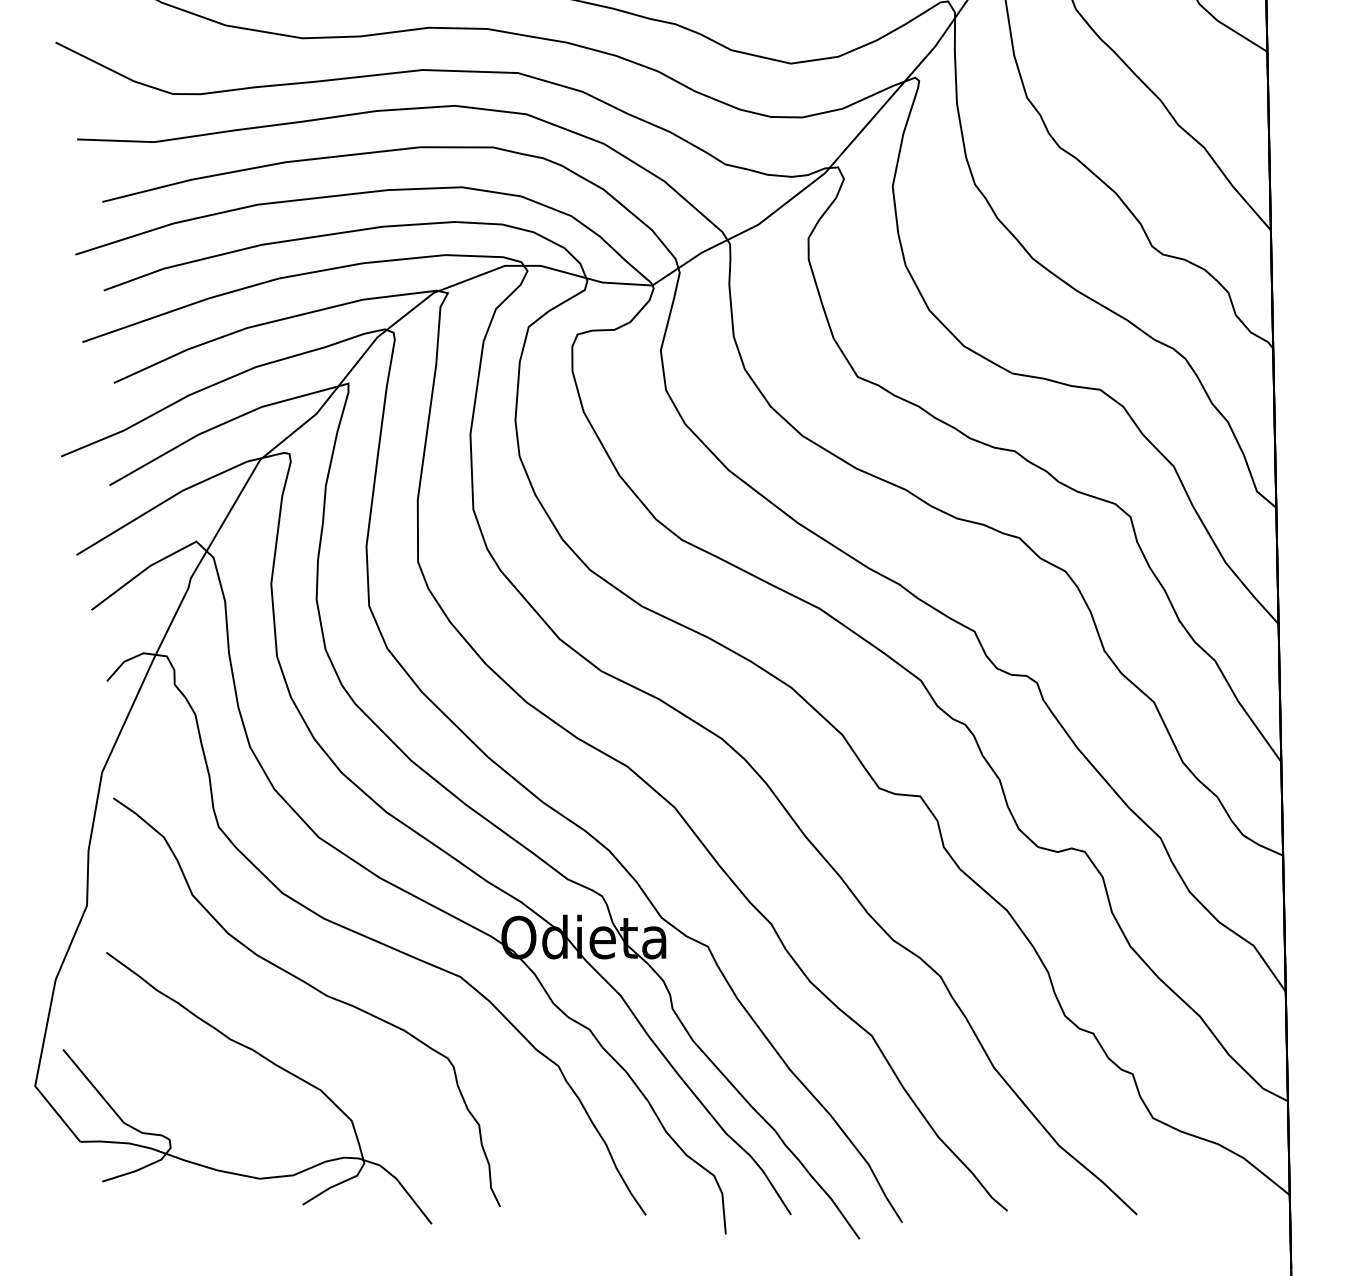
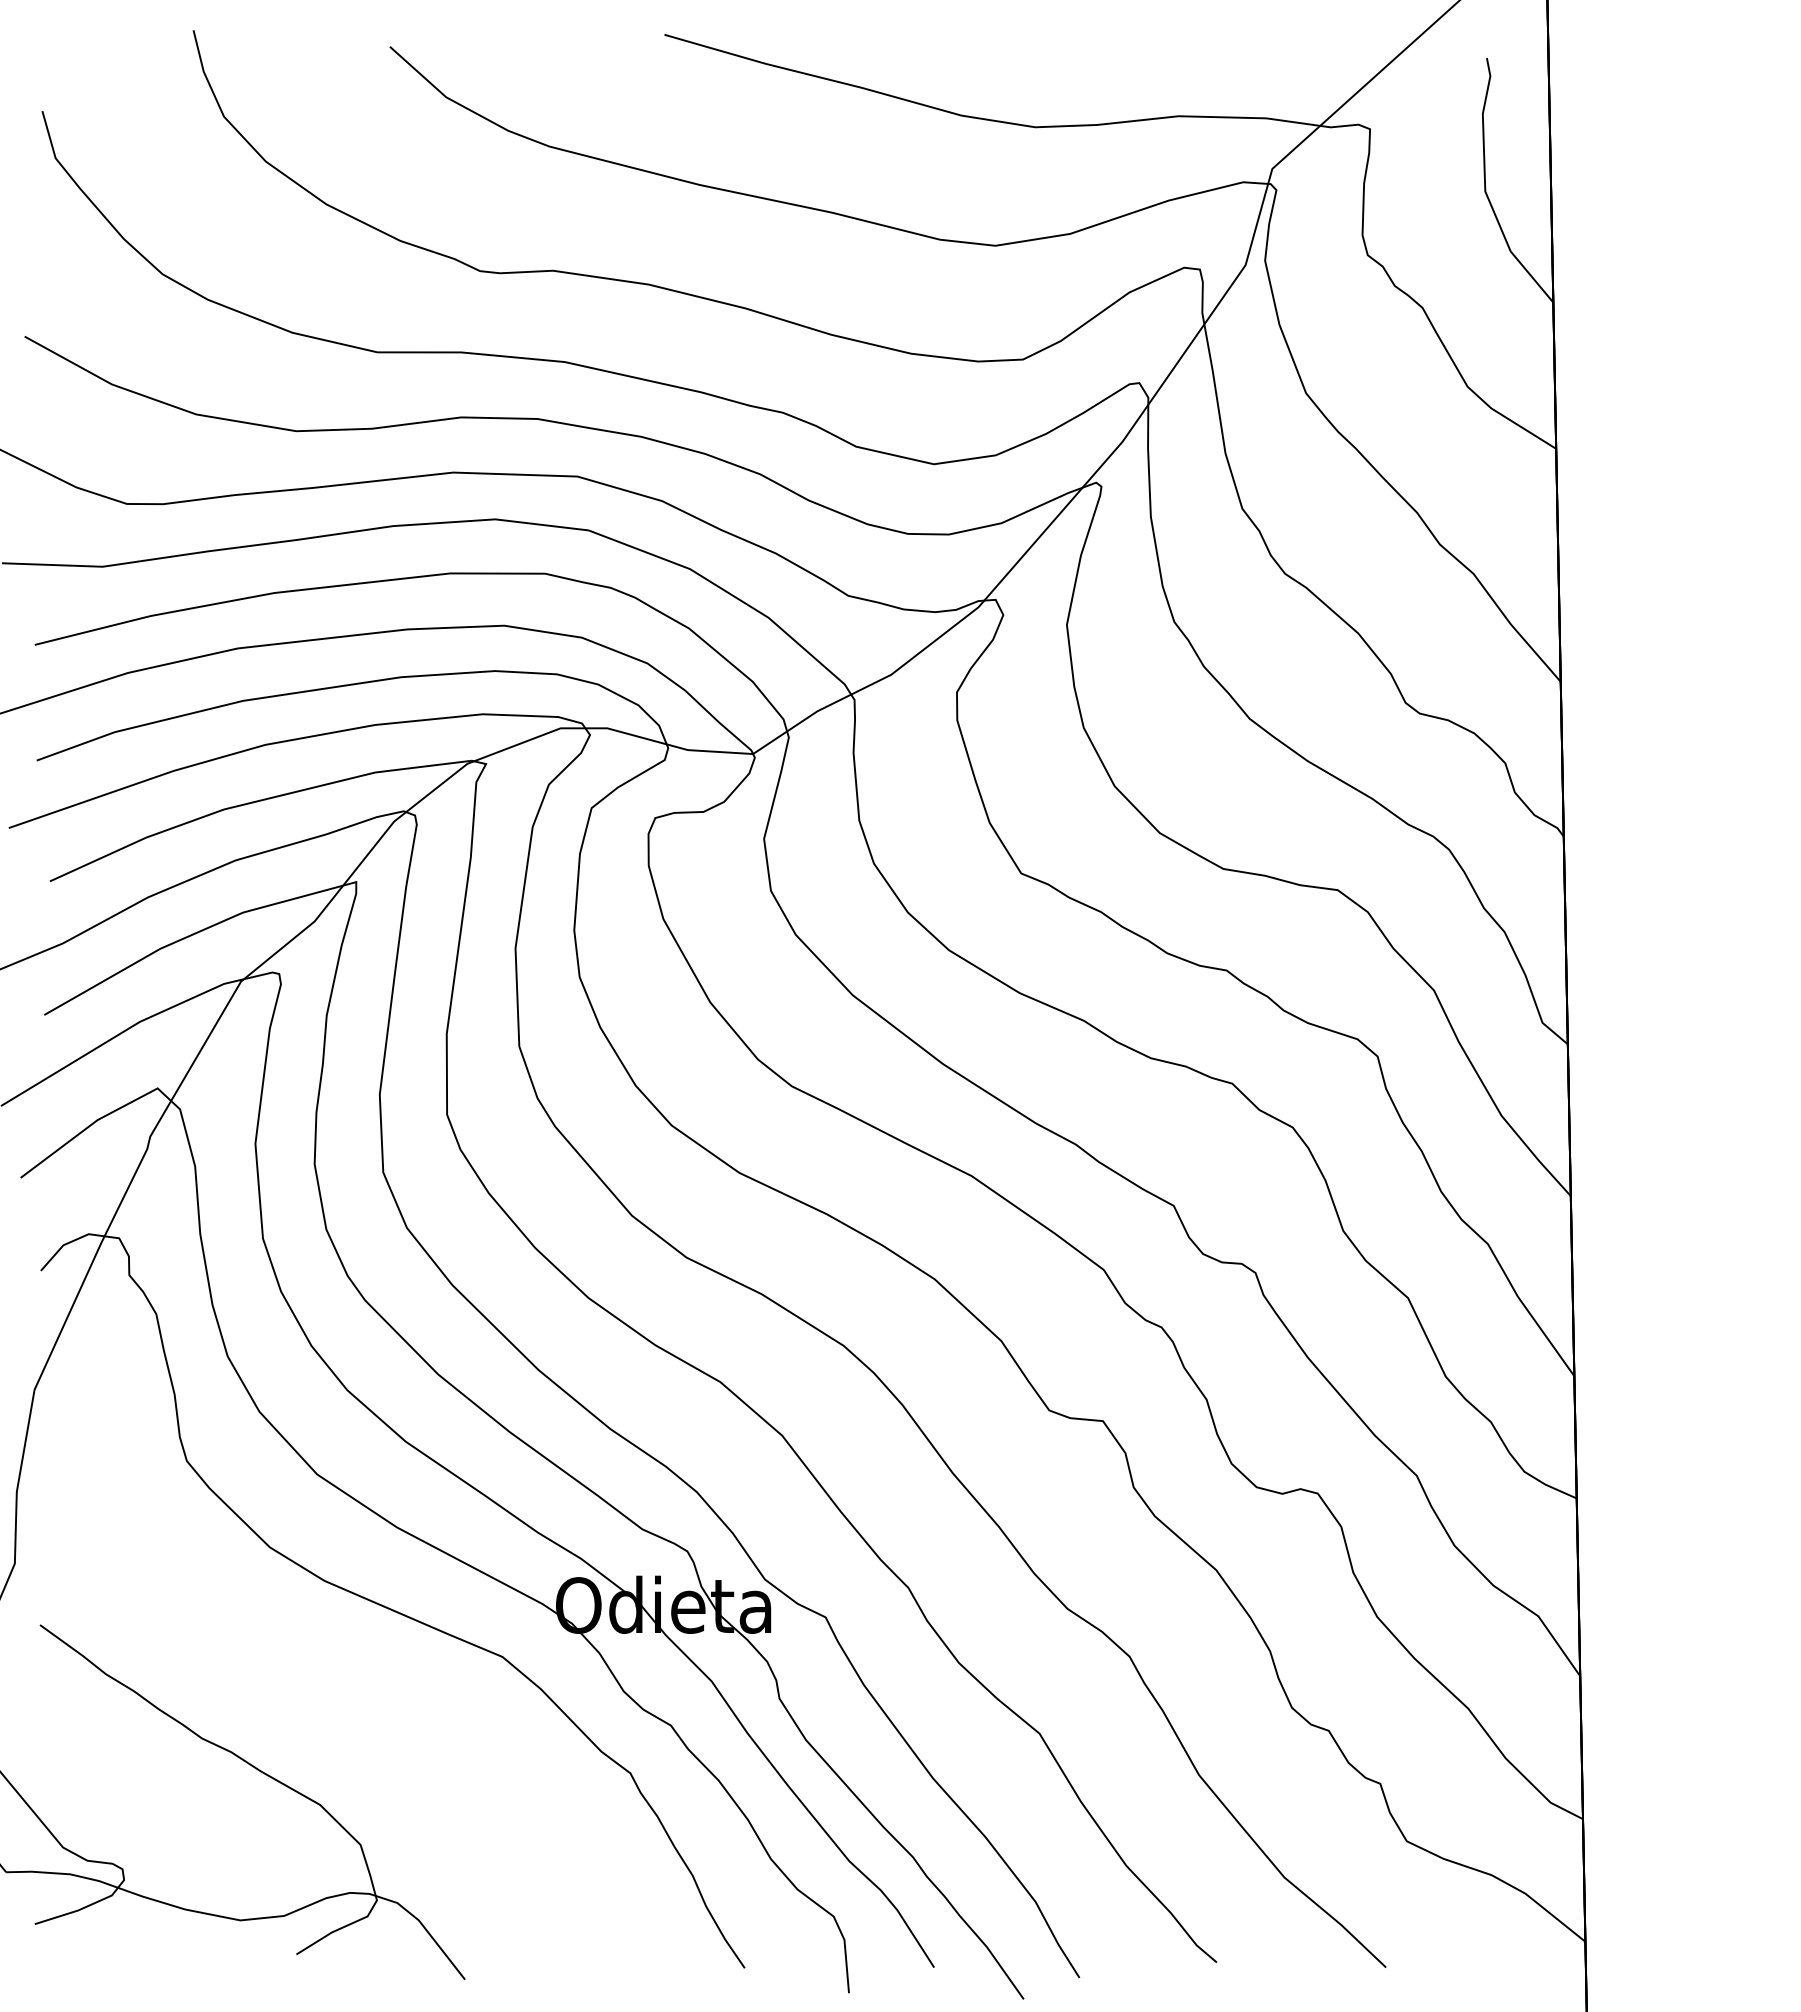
curve: (312, 988) -> (309, 1671), removed

